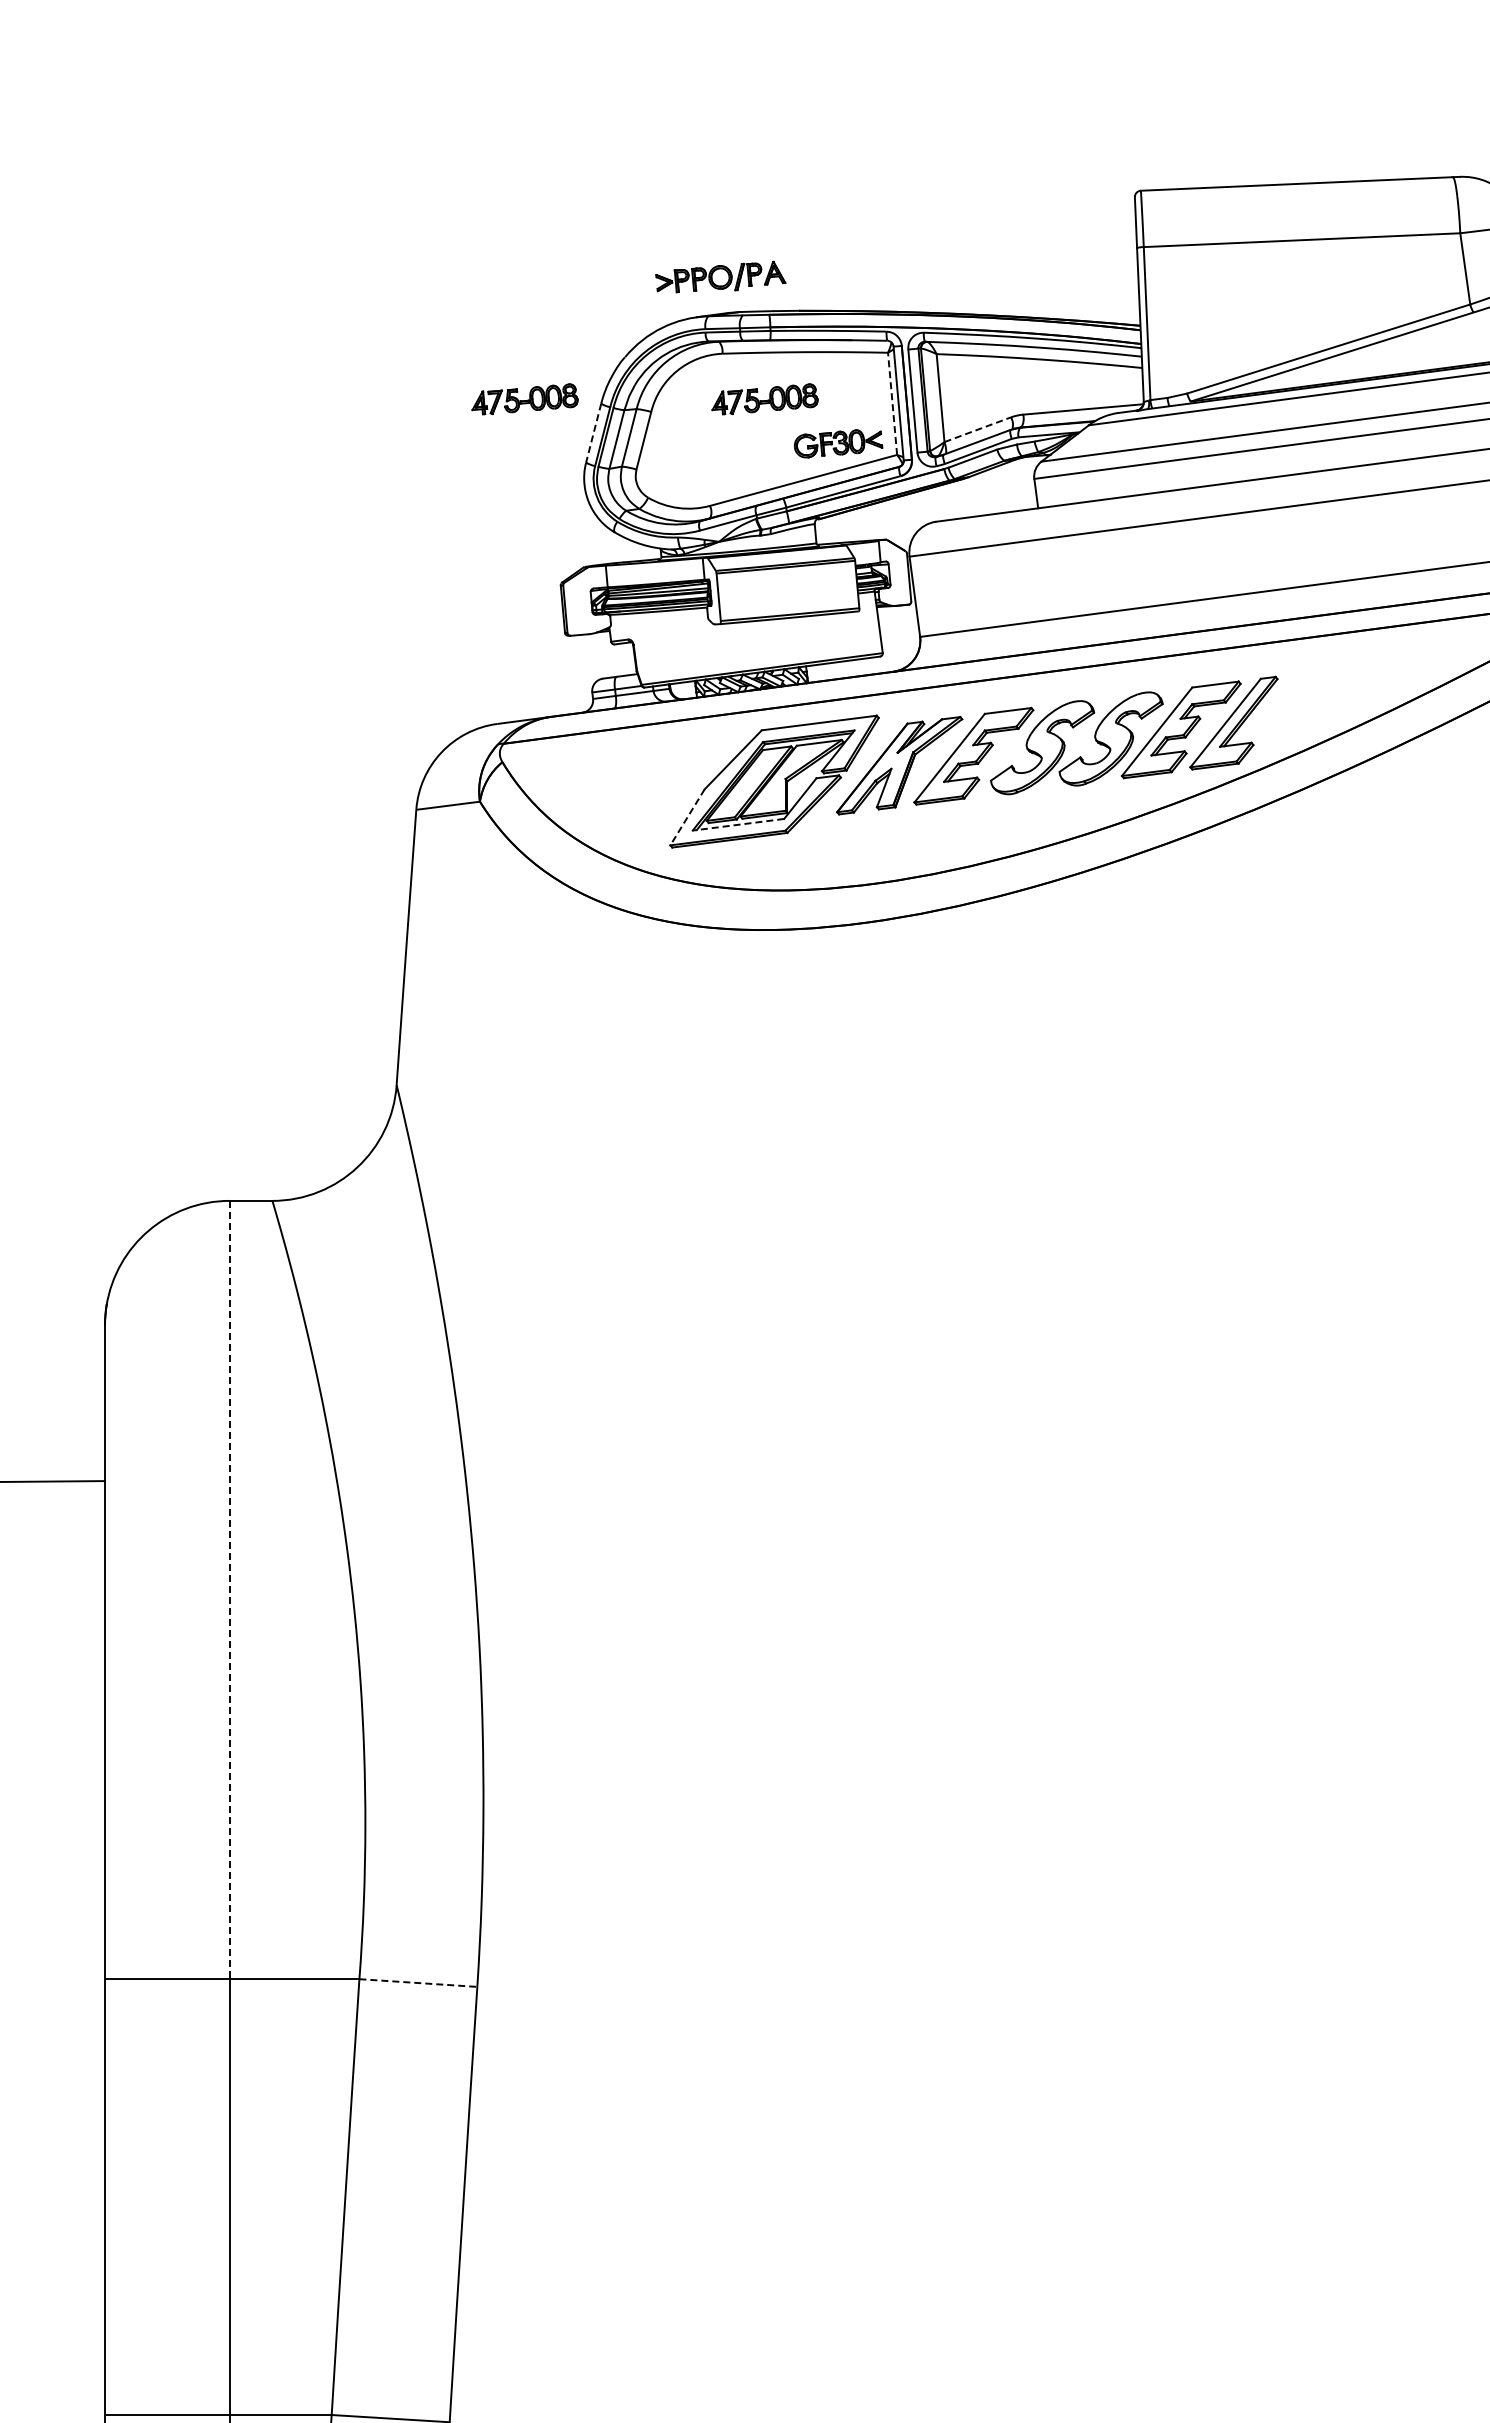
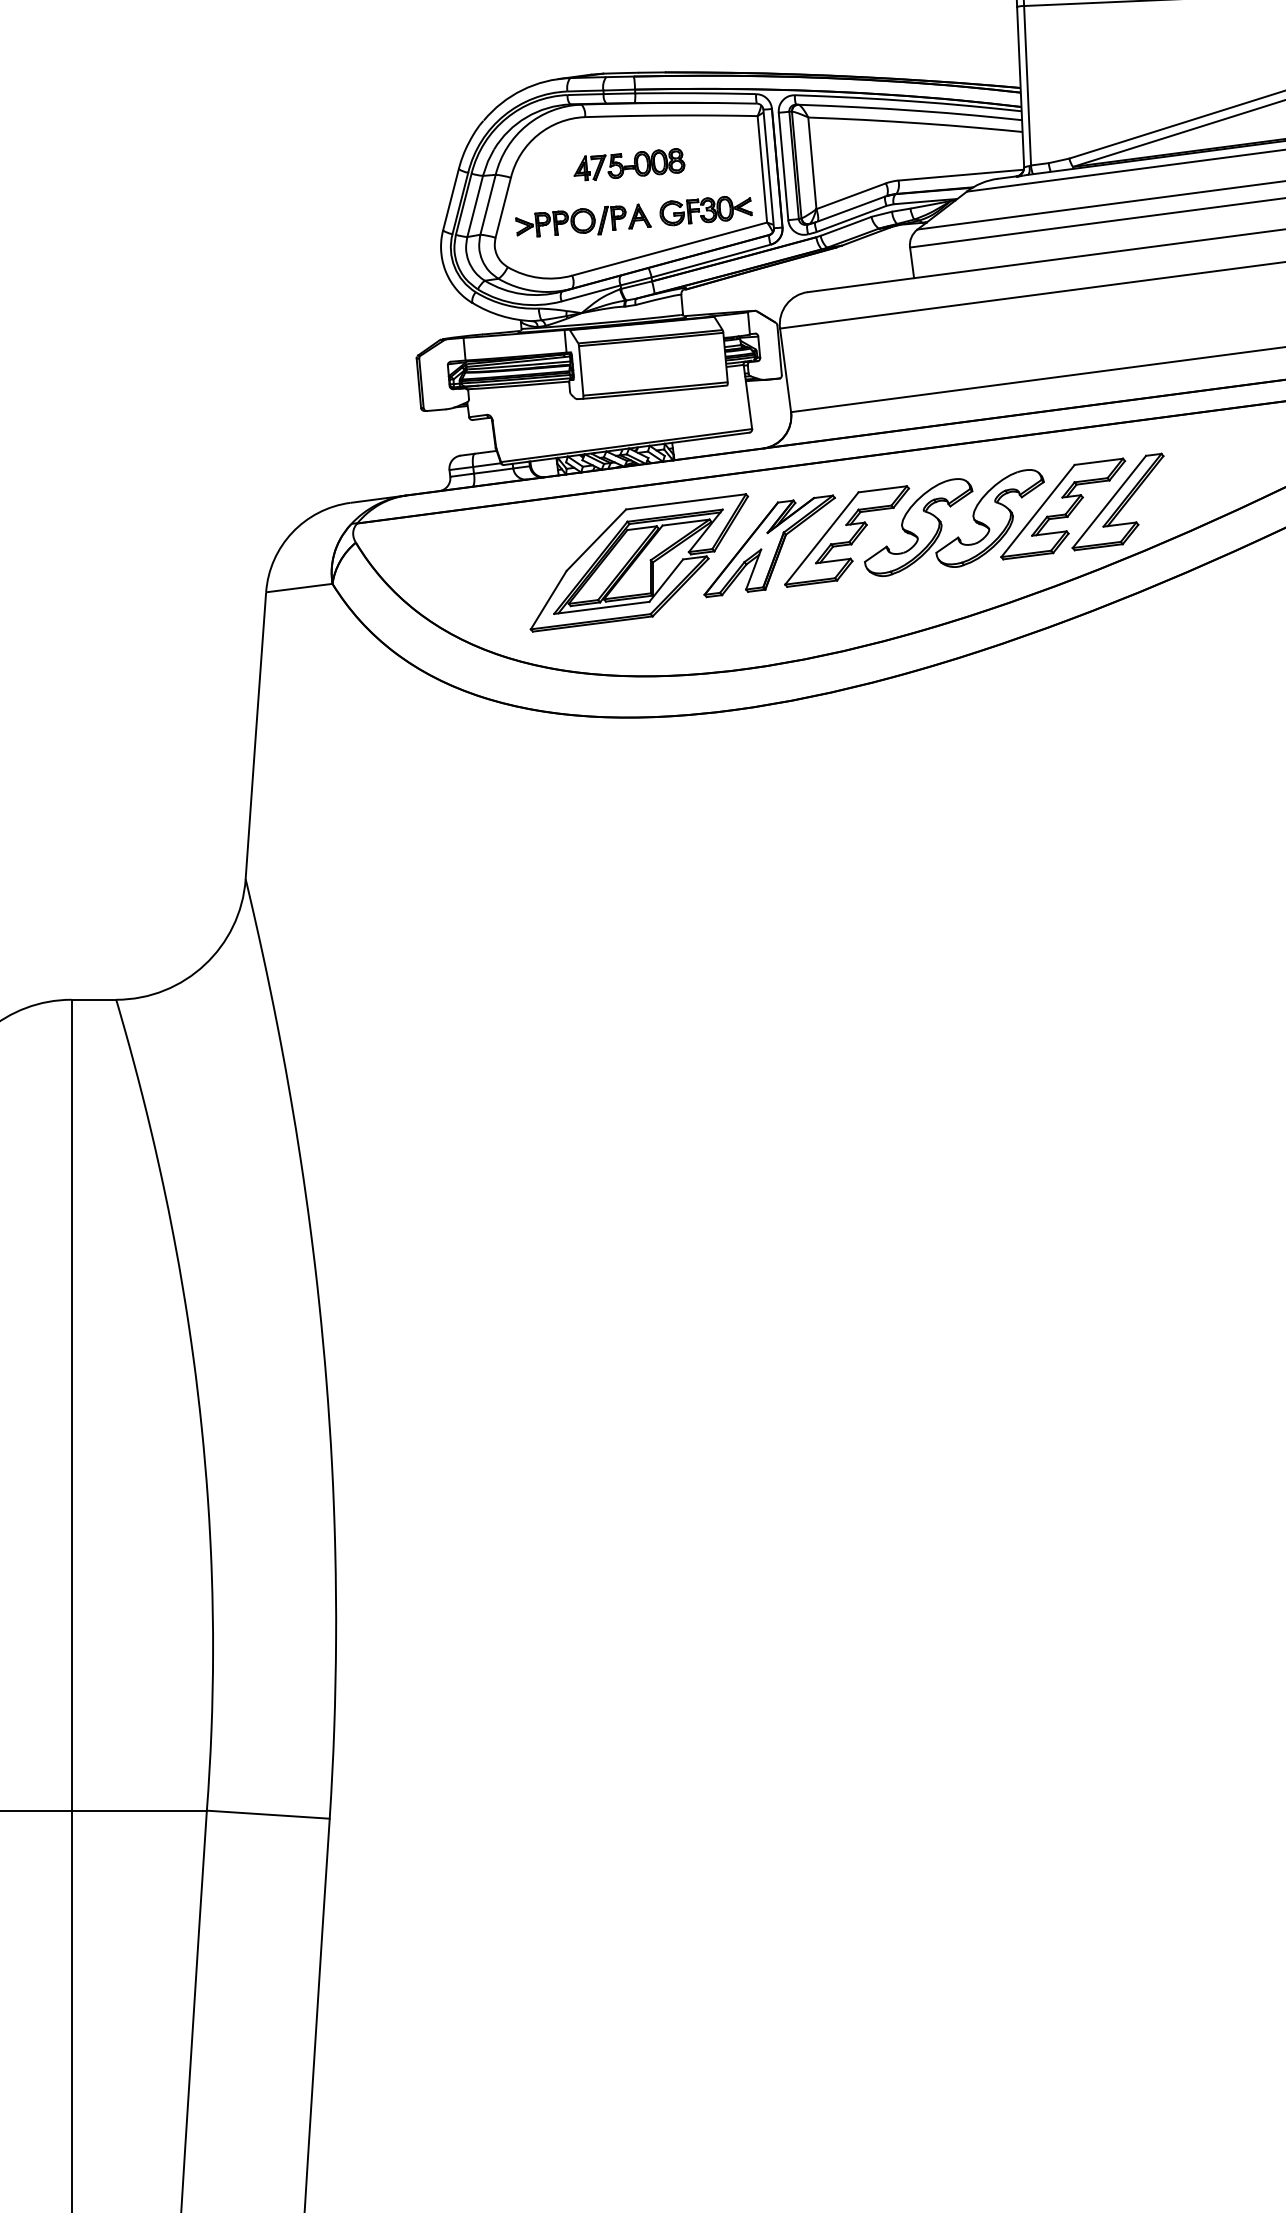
part: (720, 276) -> (583, 220), moved
part: (524, 399) -> (378, 164), removed
line: (892, 403) -> (762, 168), dashed -> solid
line: (978, 429) -> (851, 196), dashed -> solid
line: (593, 433) -> (450, 200), dashed -> solid
line: (687, 817) -> (548, 600), dashed -> solid
line: (737, 824) -> (600, 607), dashed -> solid
line: (229, 1590) -> (71, 1405), dashed -> solid
line: (418, 1983) -> (268, 1815), dashed -> solid

